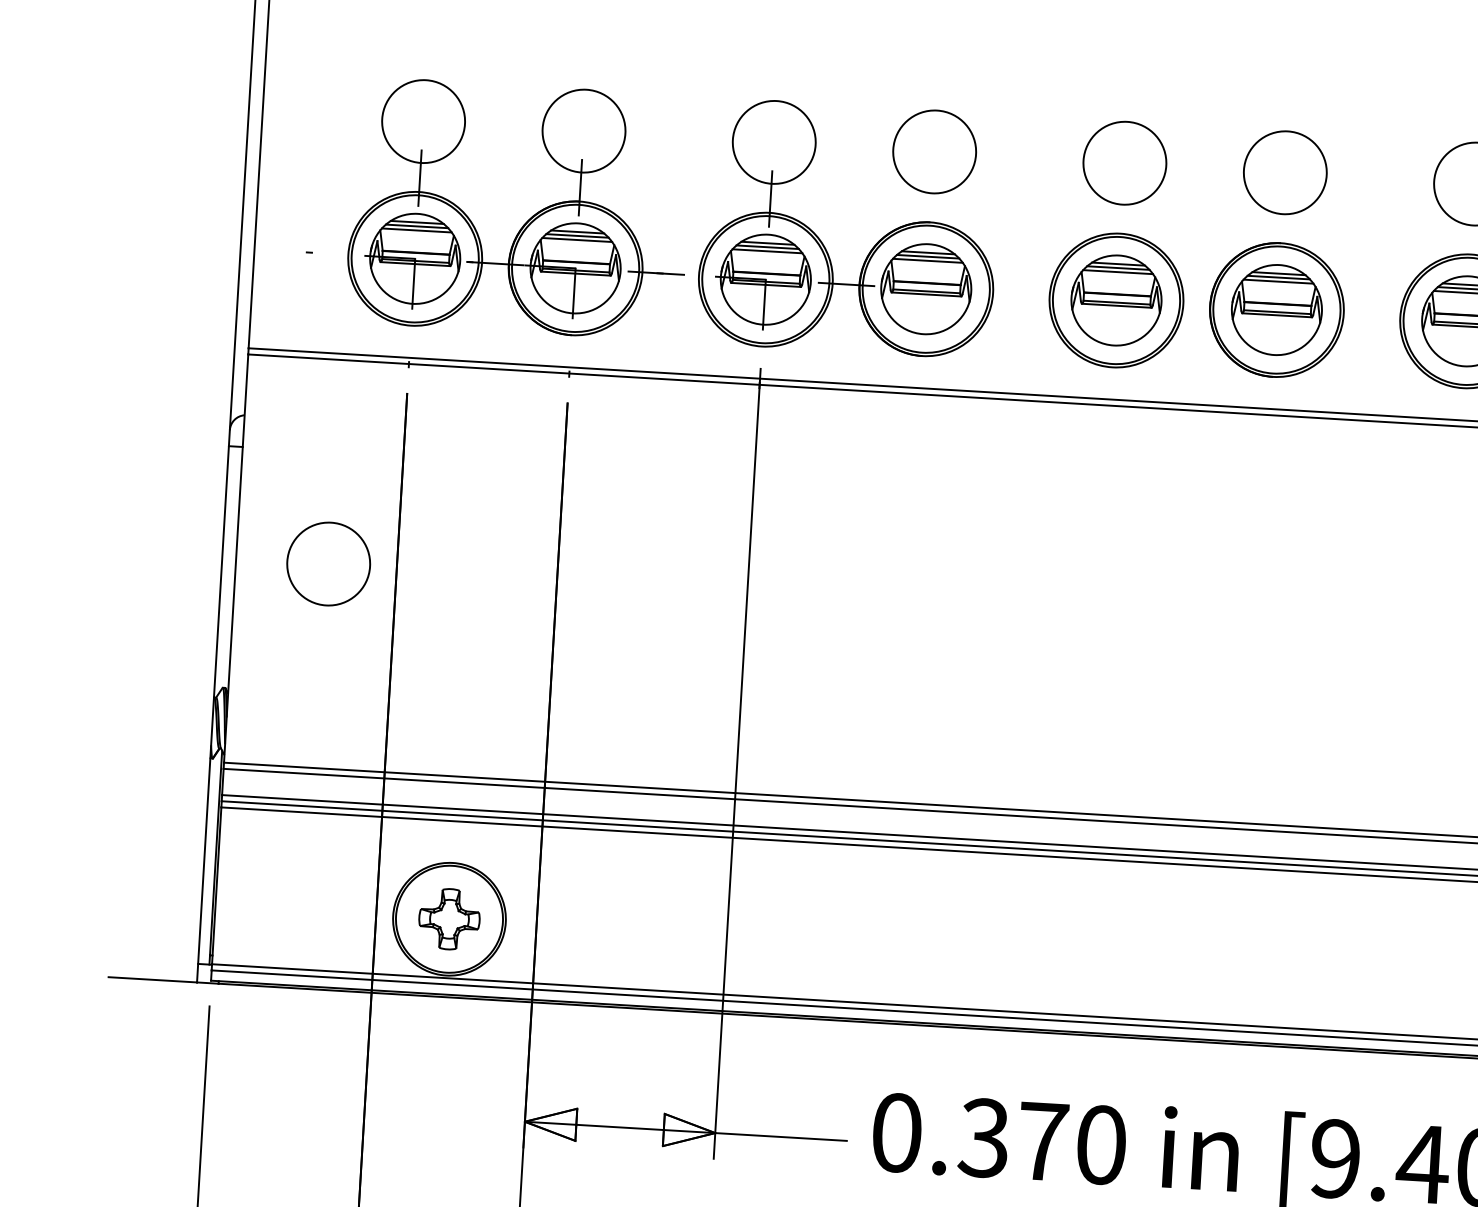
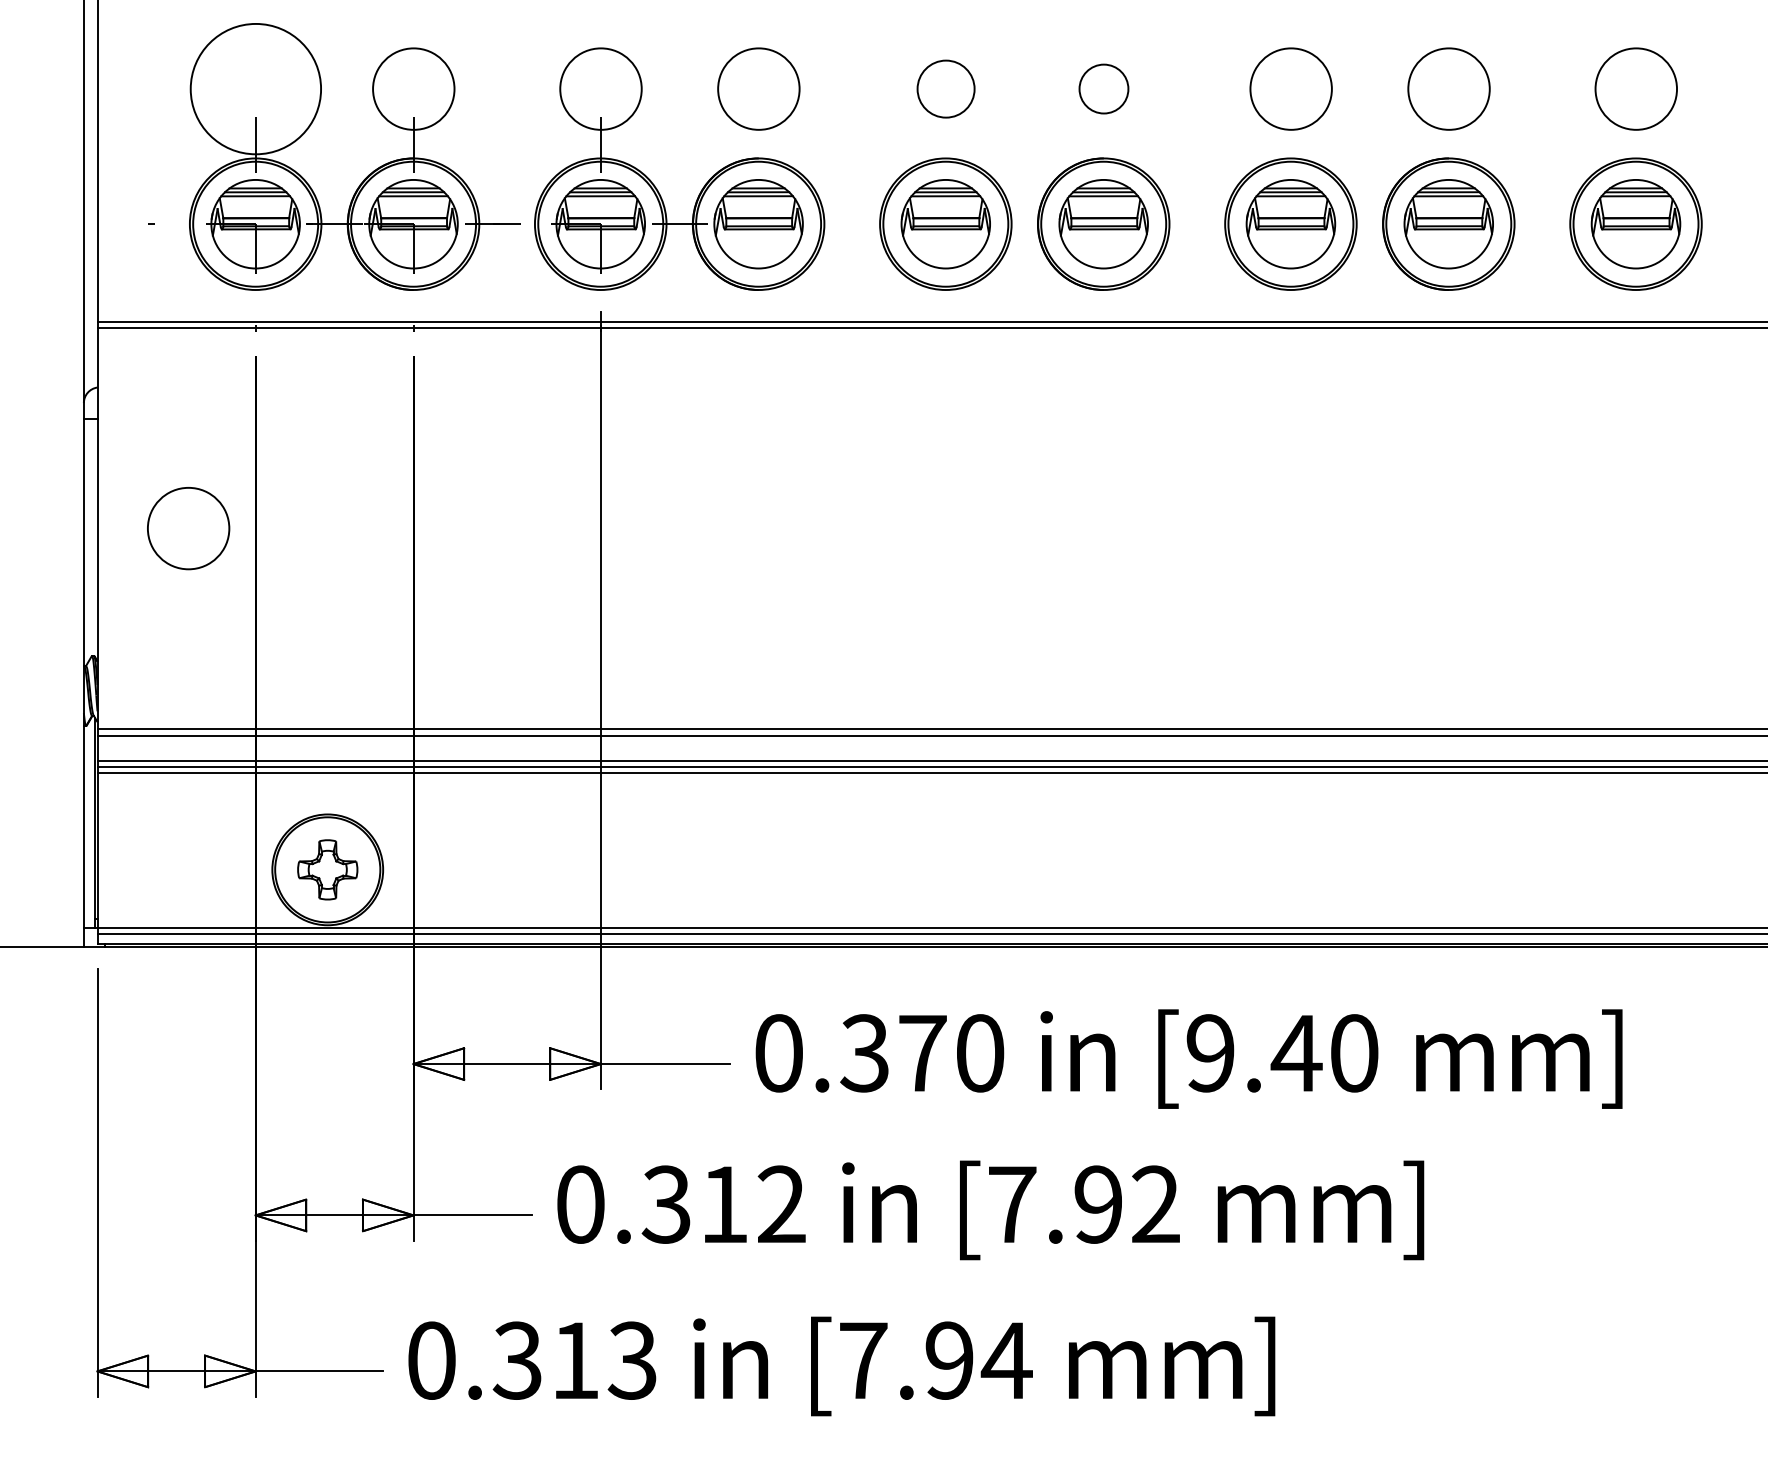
circle: (423, 120) -> (255, 88), size x1.6
circle: (1124, 162) -> (945, 88), size x0.7
circle: (1284, 172) -> (1103, 88), size x0.6

